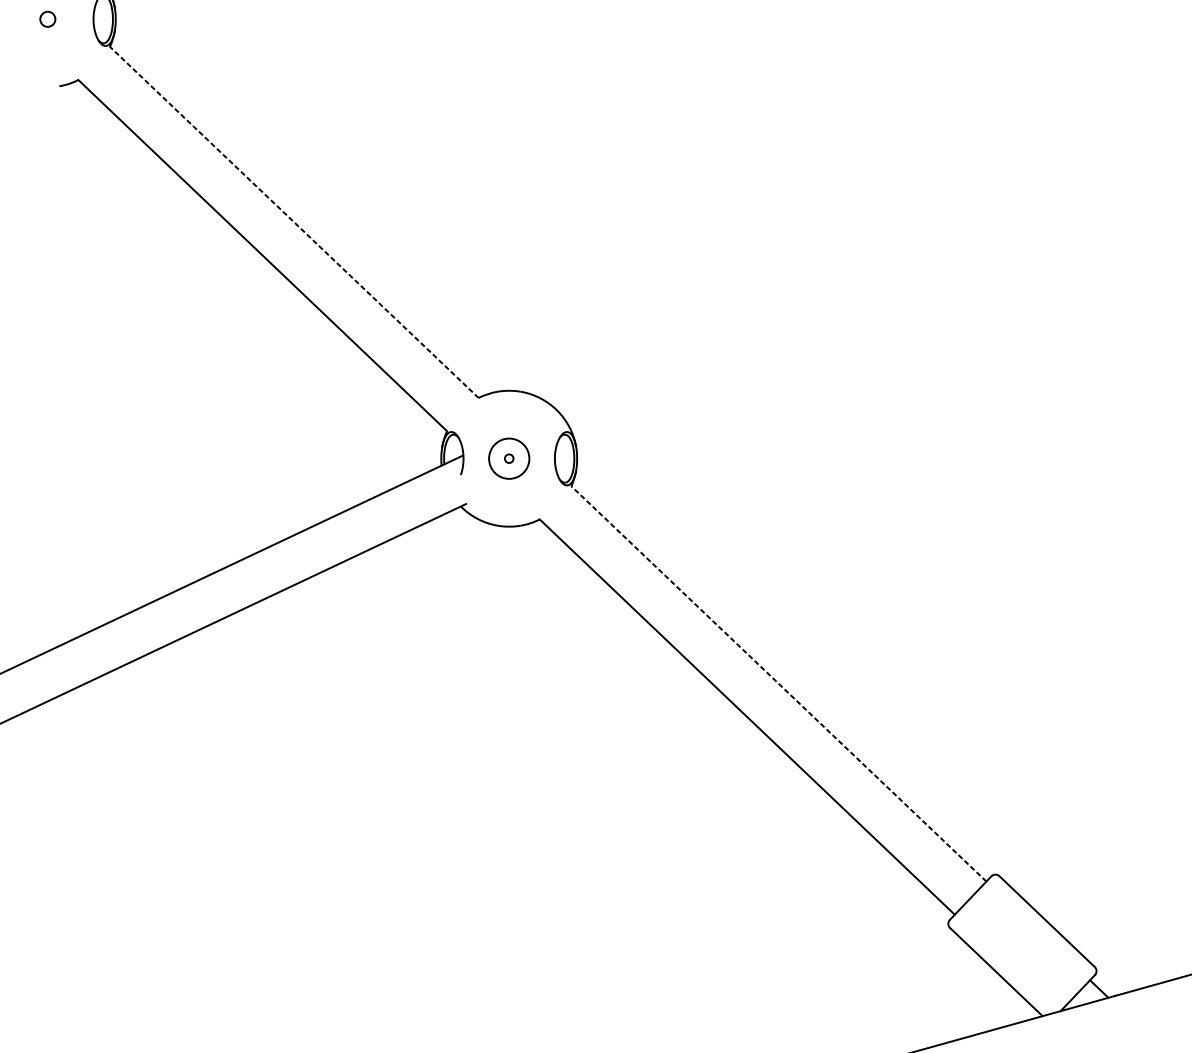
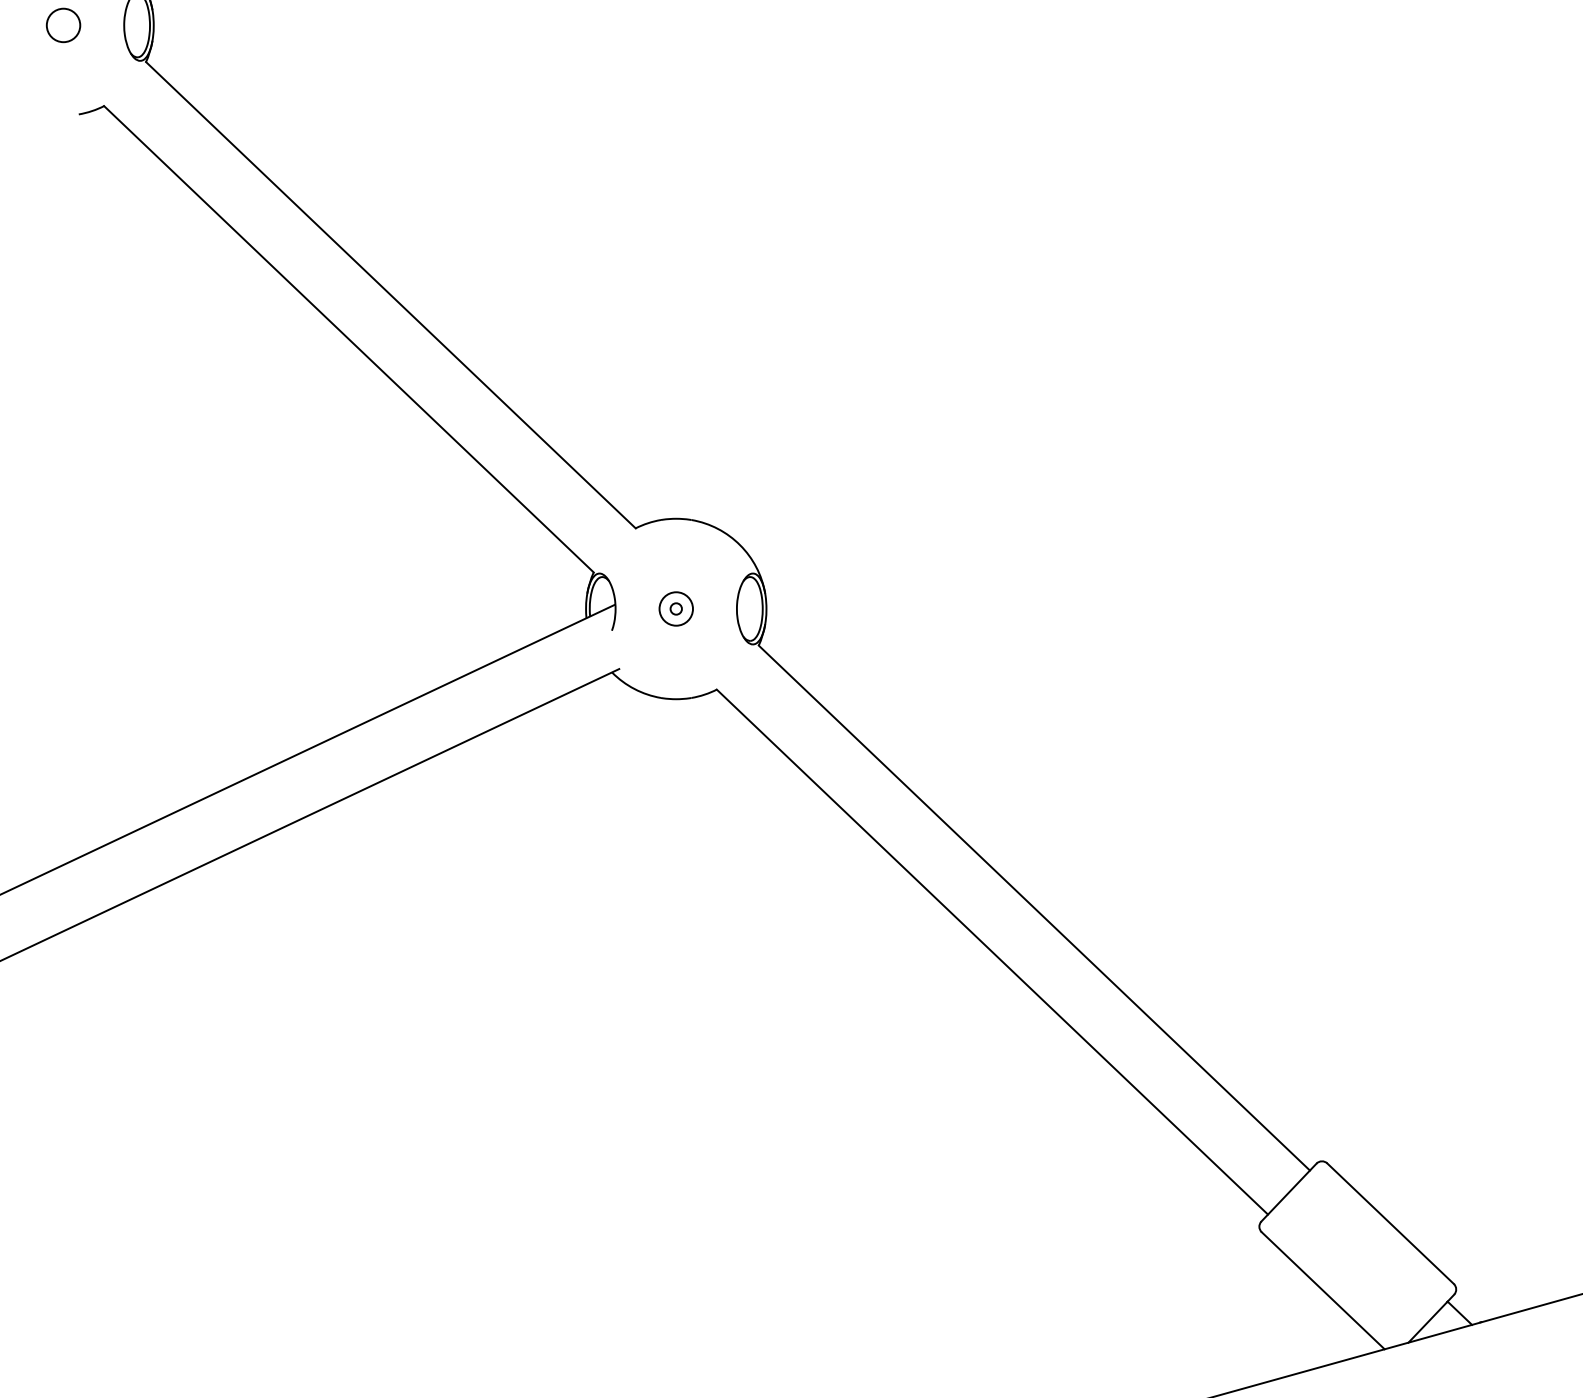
circle: (47, 19) -> (63, 25), size x1.67
line: (294, 221) -> (390, 294), dashed -> solid
circle: (509, 458) -> (676, 608), size x0.62
line: (778, 684) -> (1034, 908), dashed -> solid

